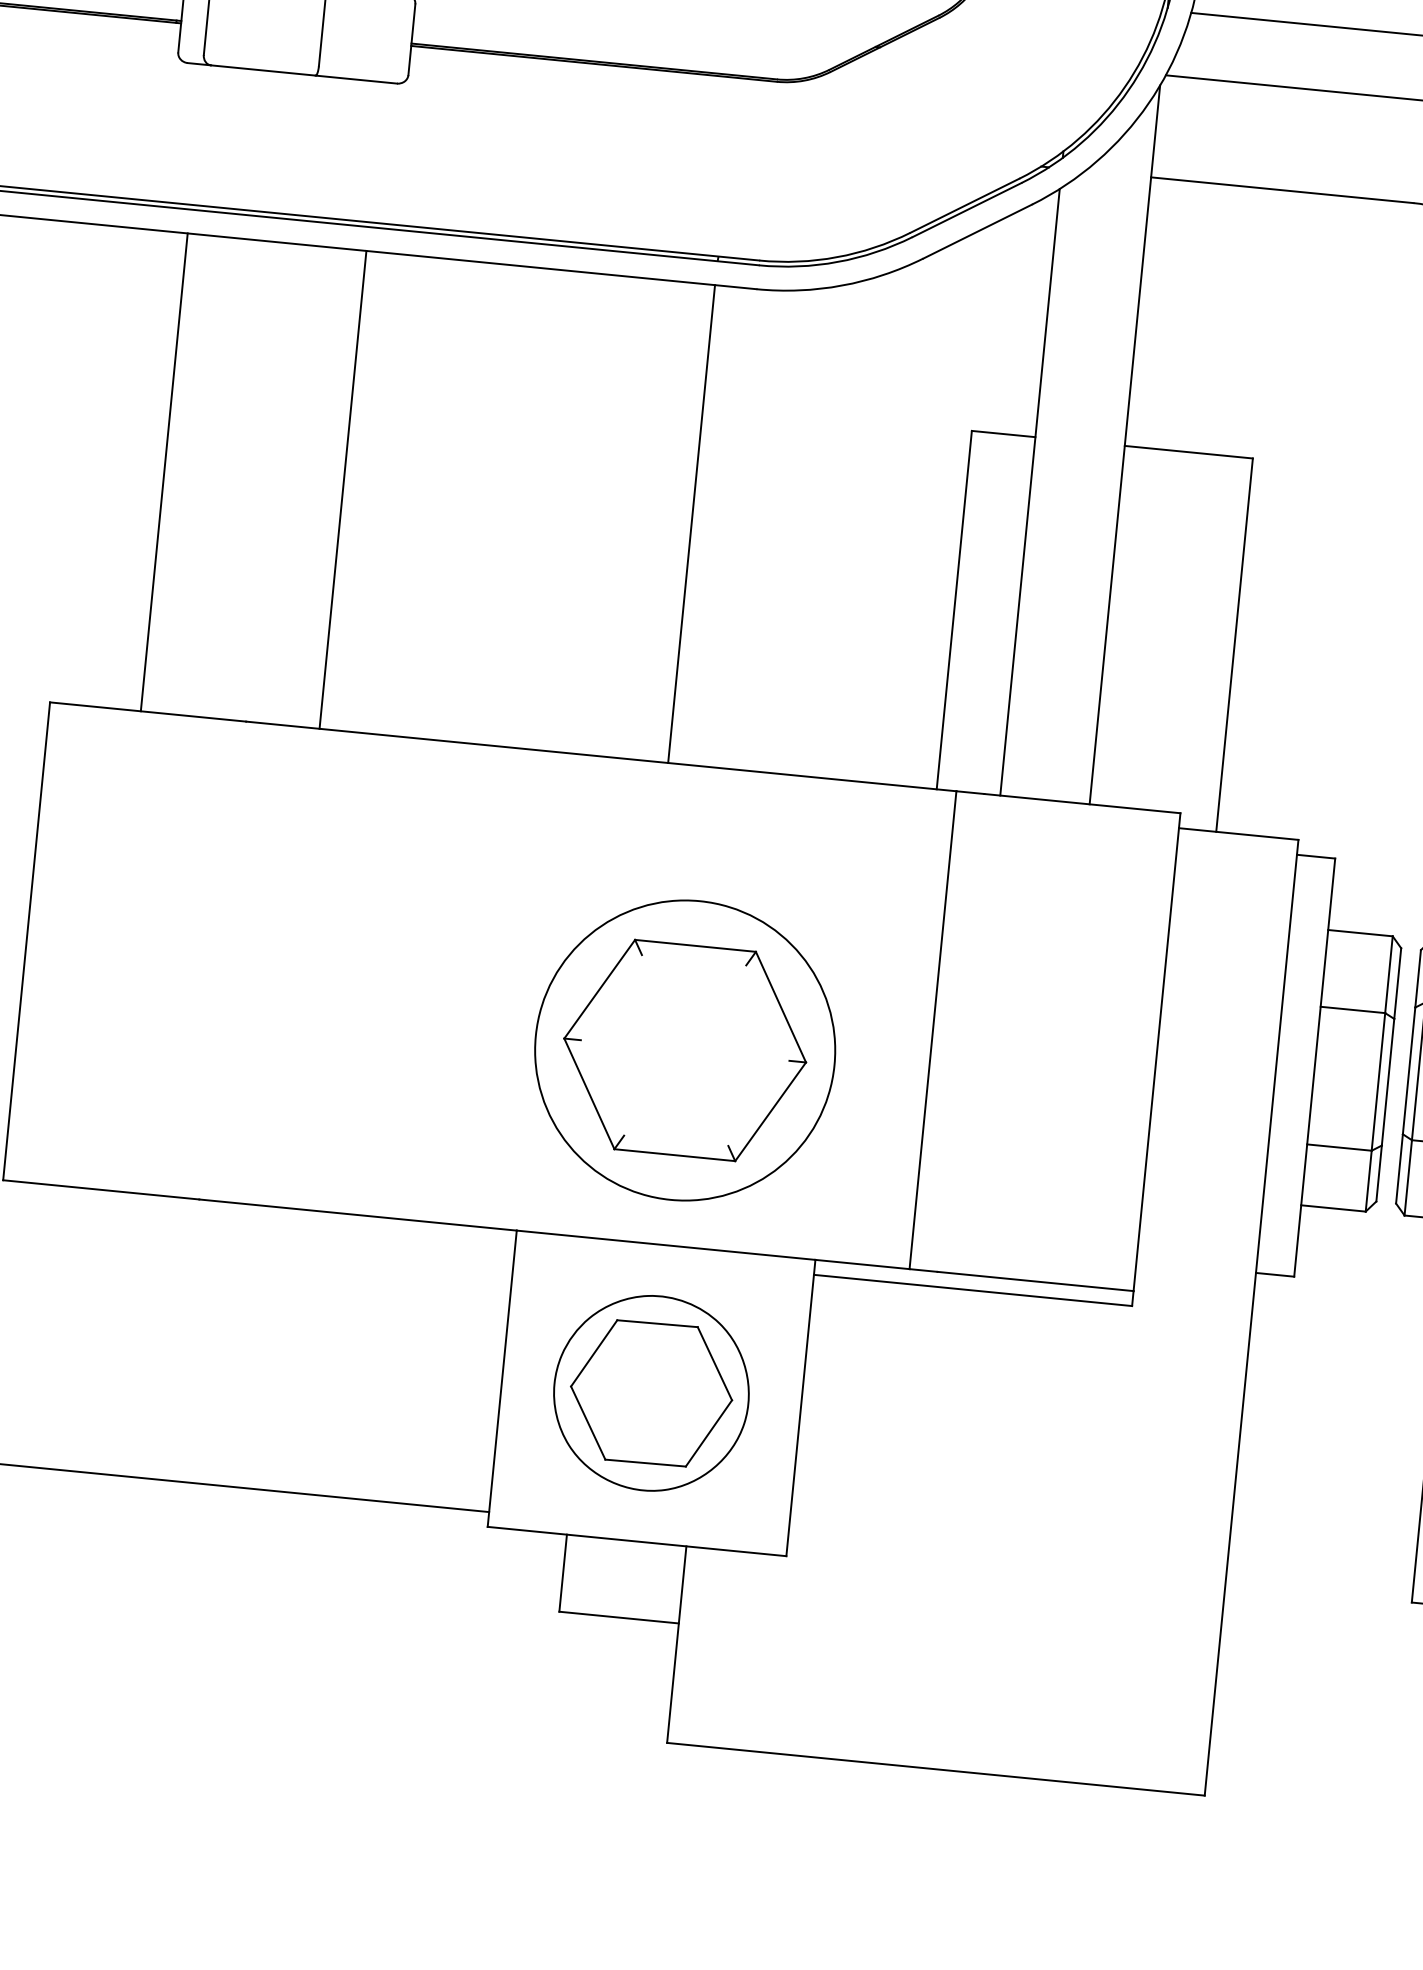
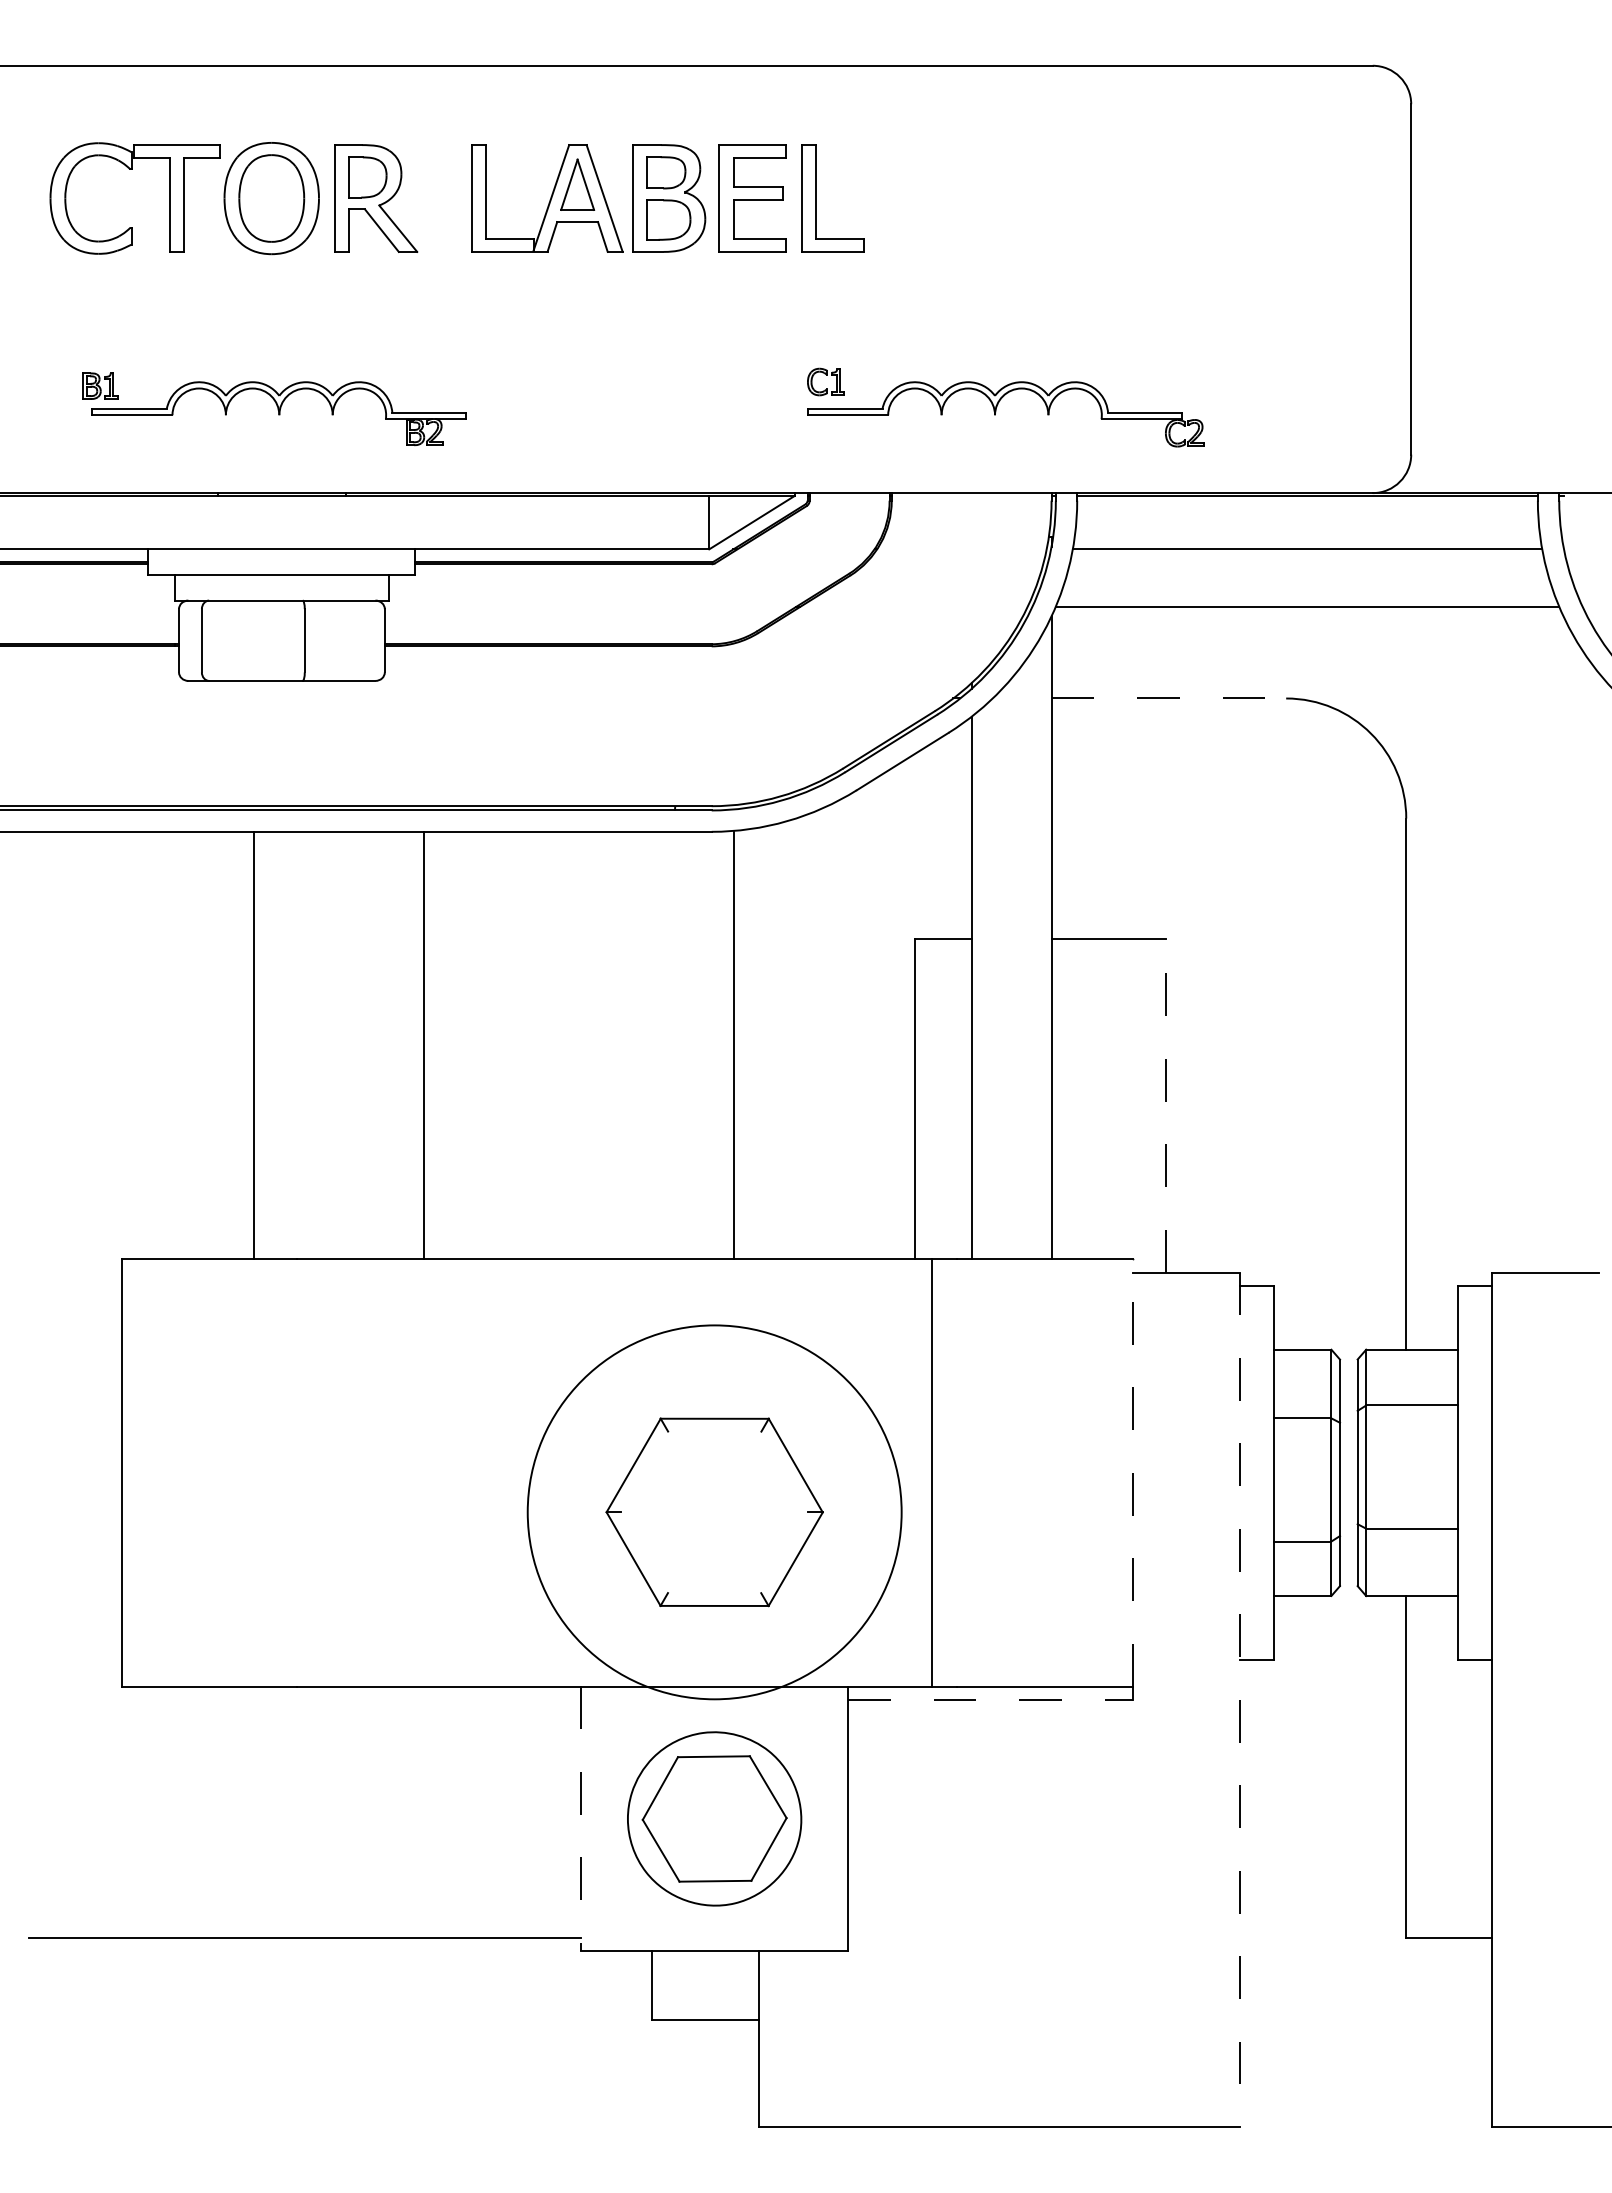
line: (1283, 190) -> (1169, 698), solid -> dashed
line: (164, 472) -> (254, 1045), moved
line: (342, 489) -> (423, 1045), moved
line: (691, 524) -> (733, 1045), moved
line: (1235, 645) -> (1166, 1105), solid -> dashed
circle: (685, 1049) -> (714, 1511), size x1.4
line: (1156, 1051) -> (1132, 1472), solid -> dashed
line: (974, 1290) -> (991, 1699), solid -> dashed
line: (1251, 1318) -> (1239, 1700), solid -> dashed
line: (502, 1379) -> (581, 1819), solid -> dashed

